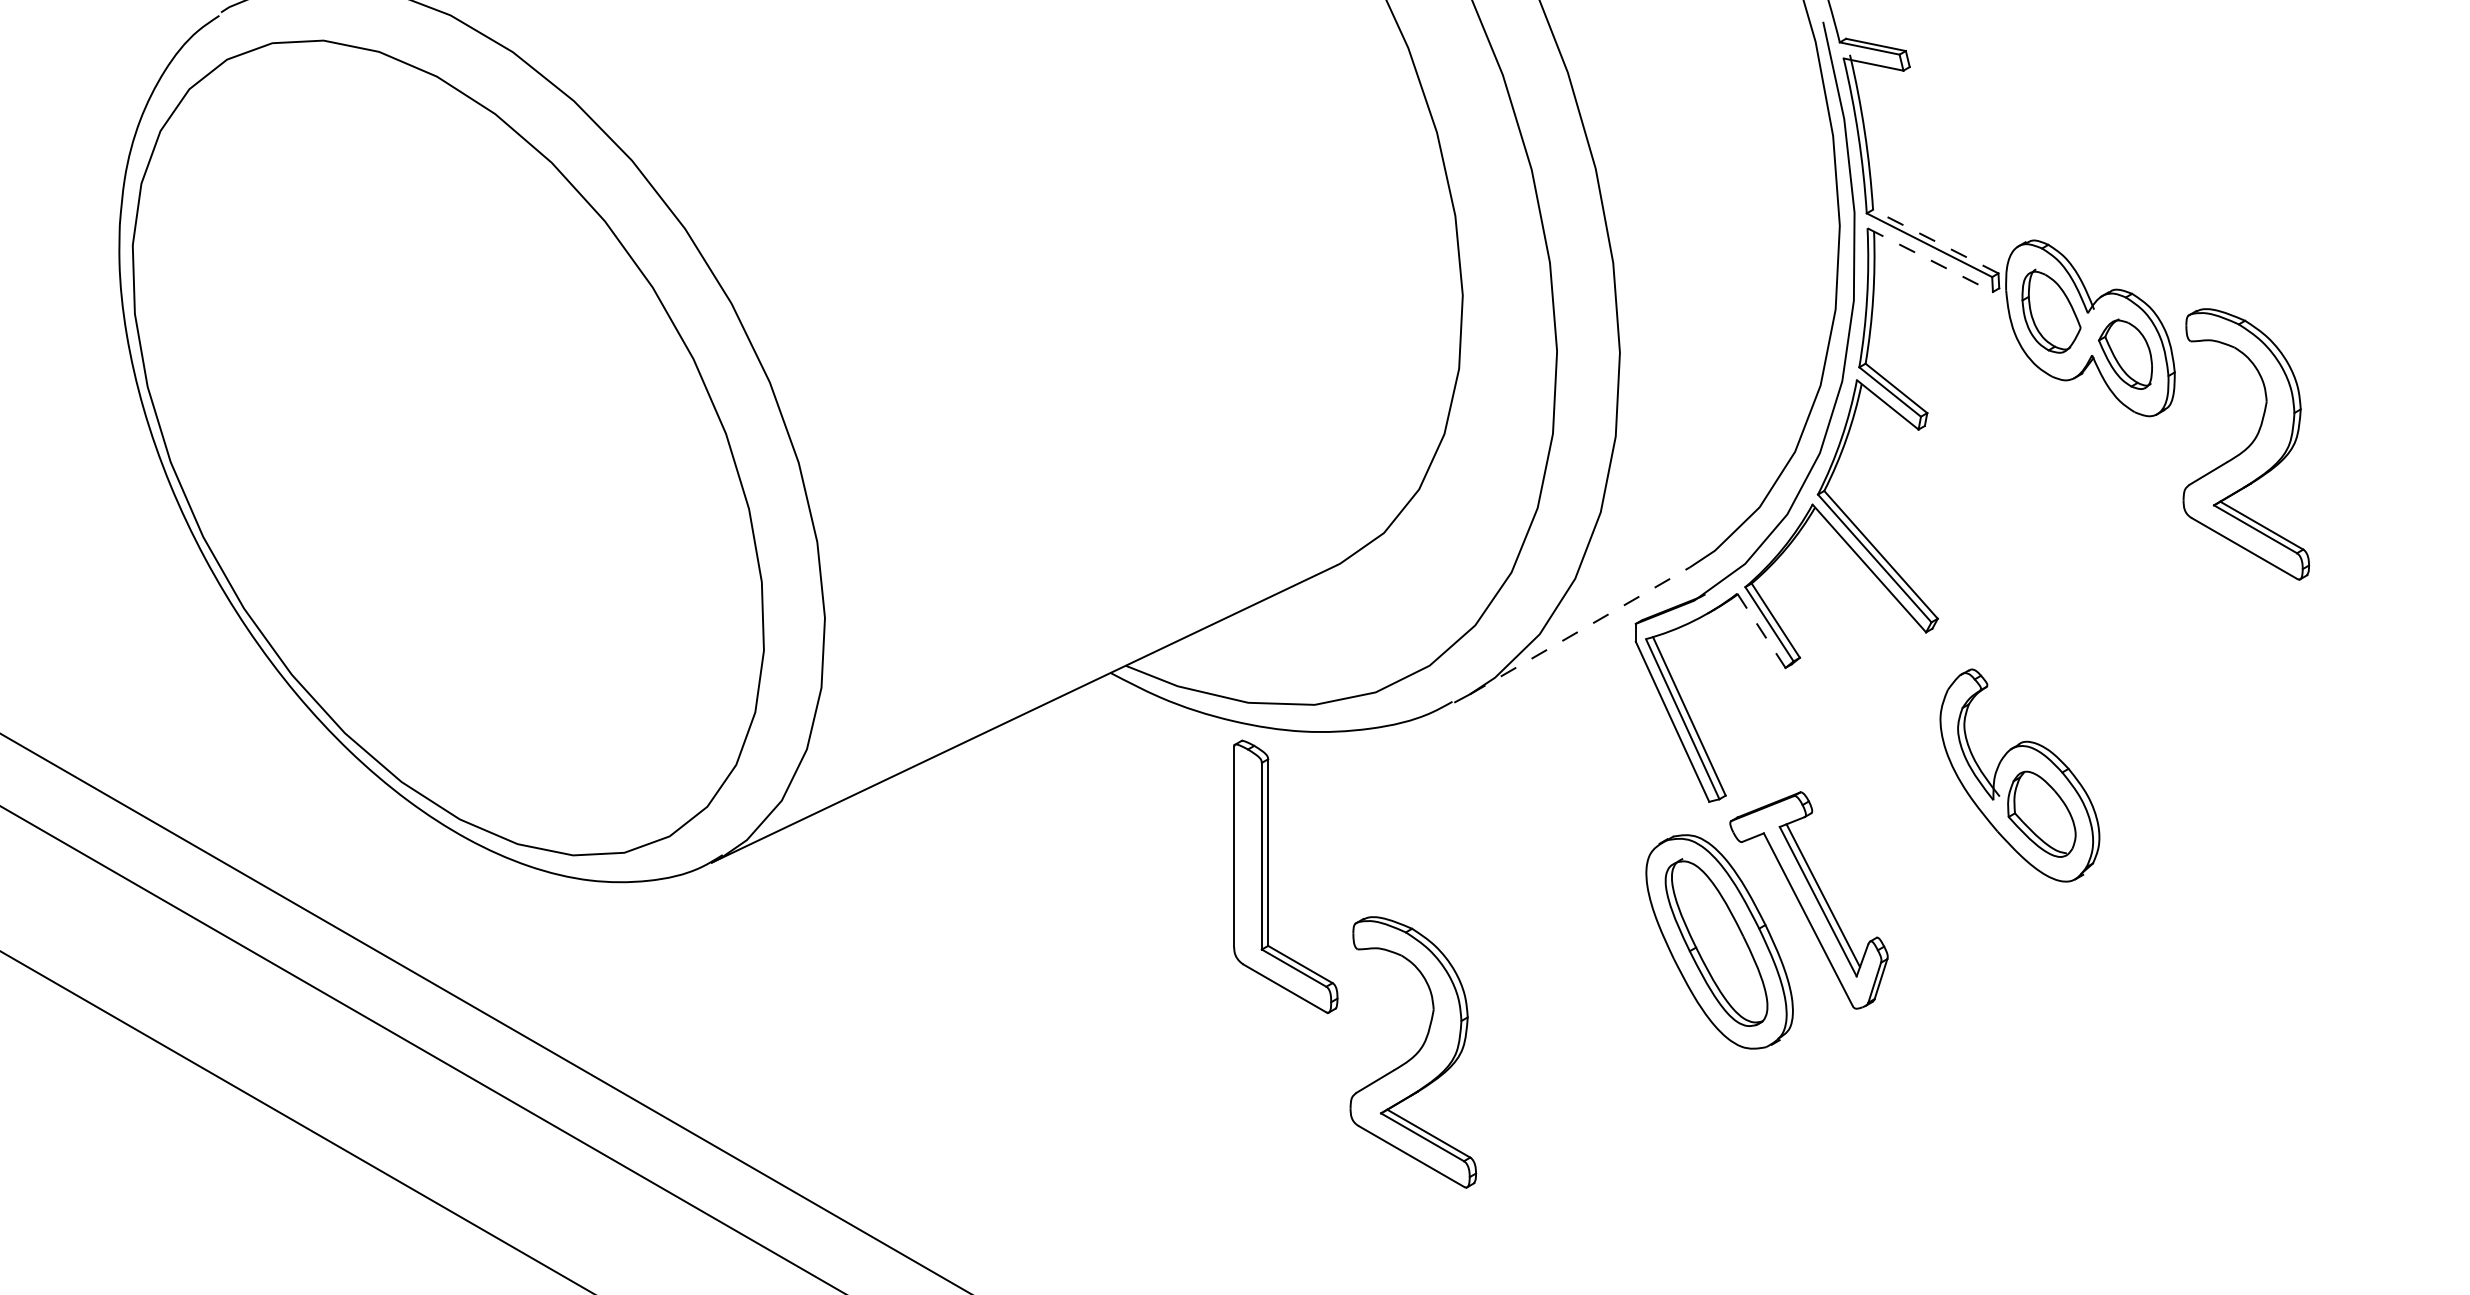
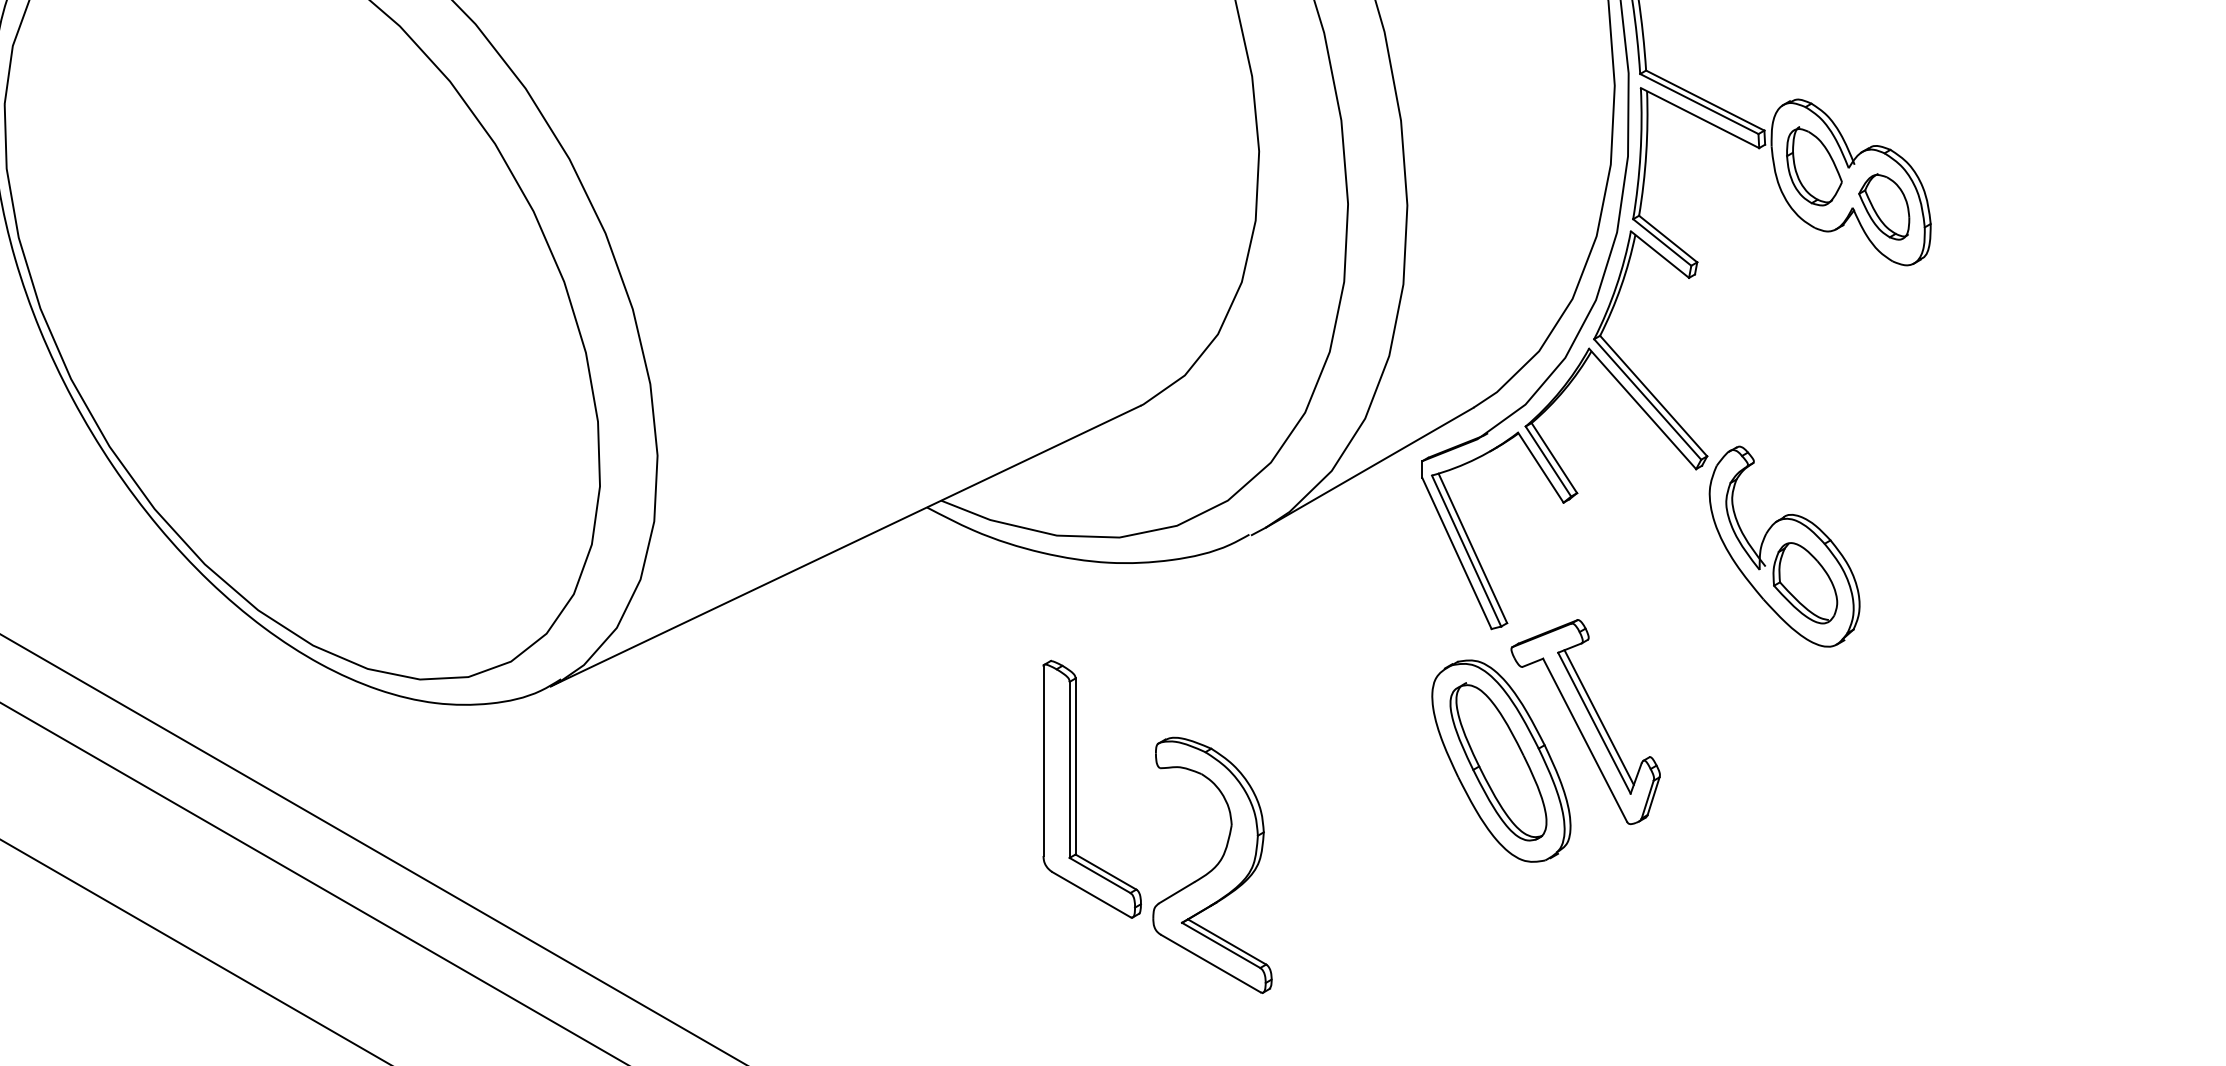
line: (1935, 241) -> (1705, 100), dashed -> solid
line: (1930, 260) -> (1700, 118), dashed -> solid
part: (2246, 444) -> (1998, 291), removed
line: (1579, 630) -> (1369, 467), dashed -> solid
line: (1761, 631) -> (1540, 468), dashed -> solid
part: (2019, 775) -> (1784, 546), moved
part: (1268, 876) -> (1075, 789), moved

